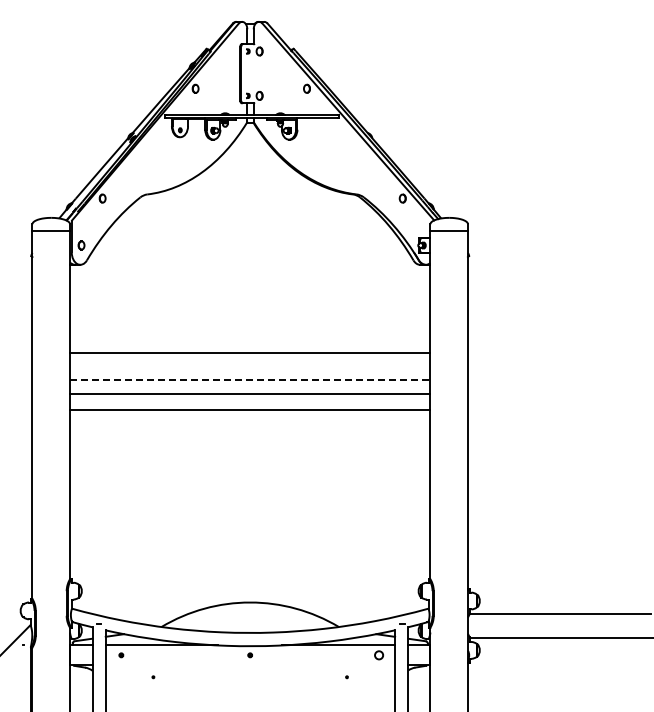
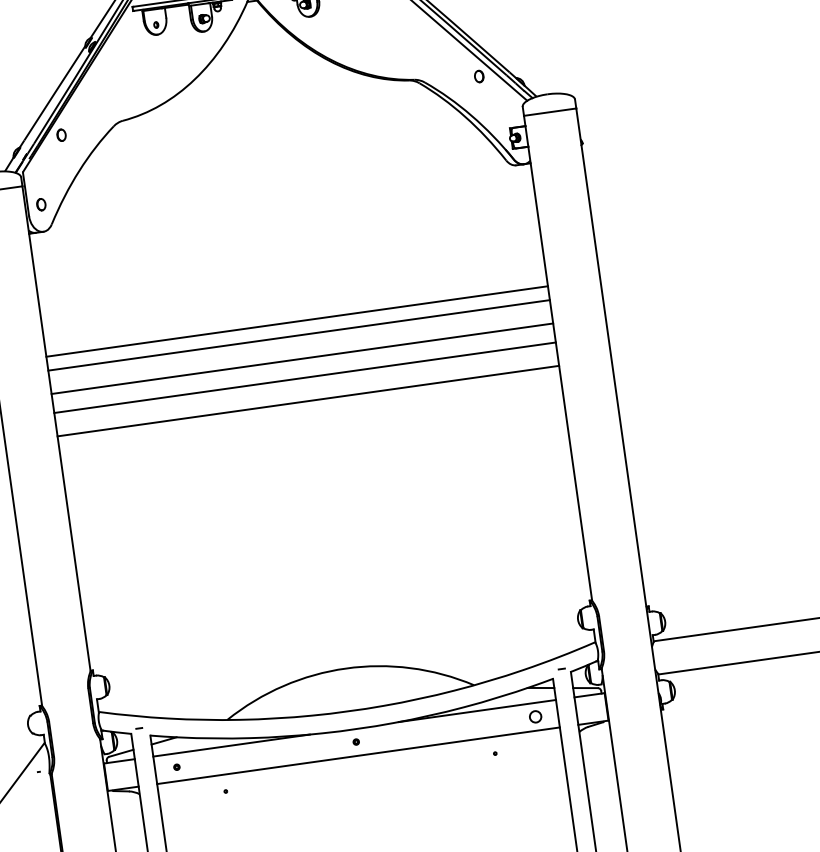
line: (250, 363) -> (299, 335), added
line: (250, 379) -> (302, 358), dashed -> solid
line: (250, 665) -> (358, 756), added

